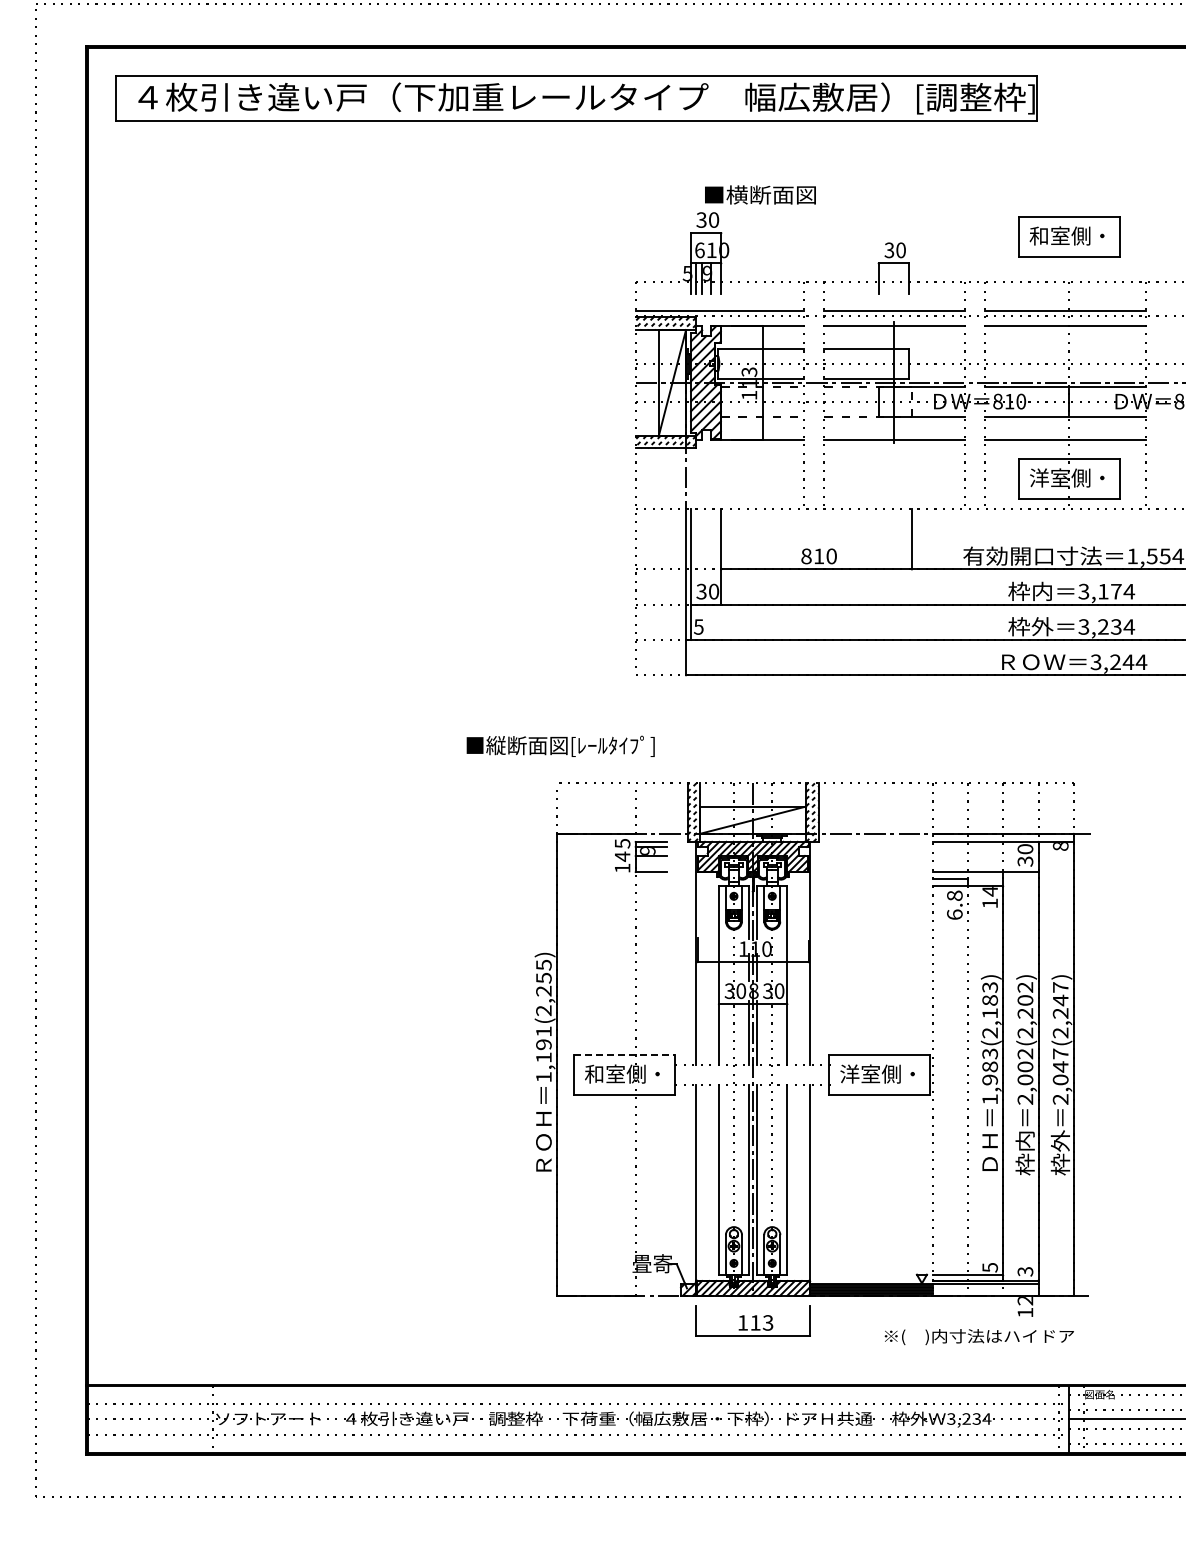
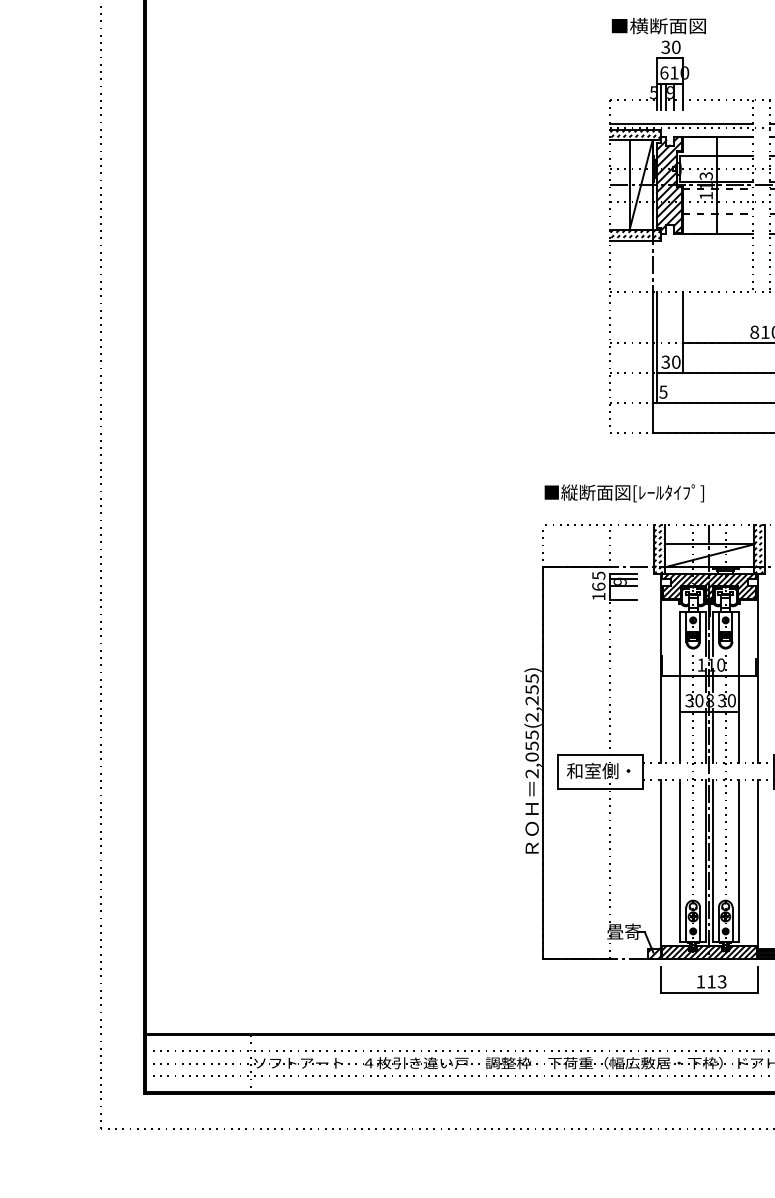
text: (760, 194) -> (658, 25), moved
text: (560, 745) -> (624, 492), moved
text: (622, 856) -> (598, 586), 14 -> 16
text: (543, 1054) -> (531, 754), 1,191(2,255) -> 2,055(2,255)
line: (625, 1054) -> (601, 754), dashed -> solid

